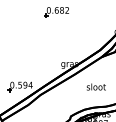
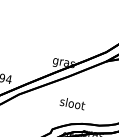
text: (95, 86) -> (71, 102), moved

